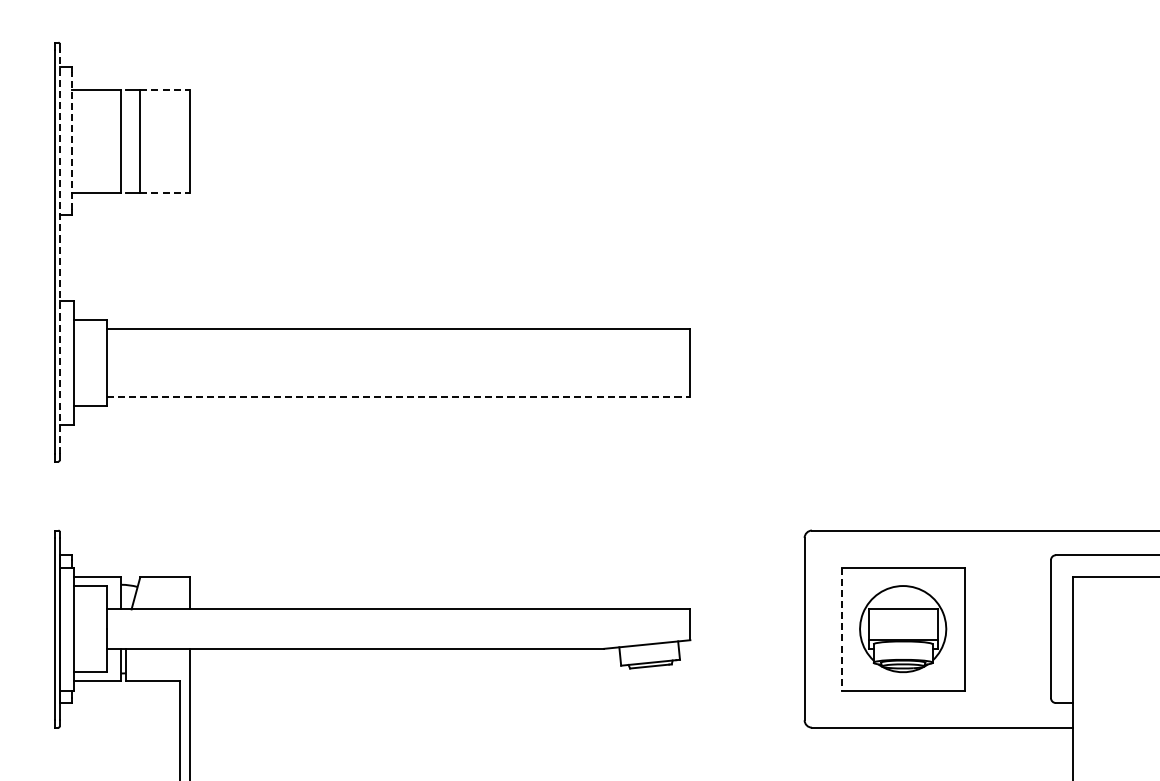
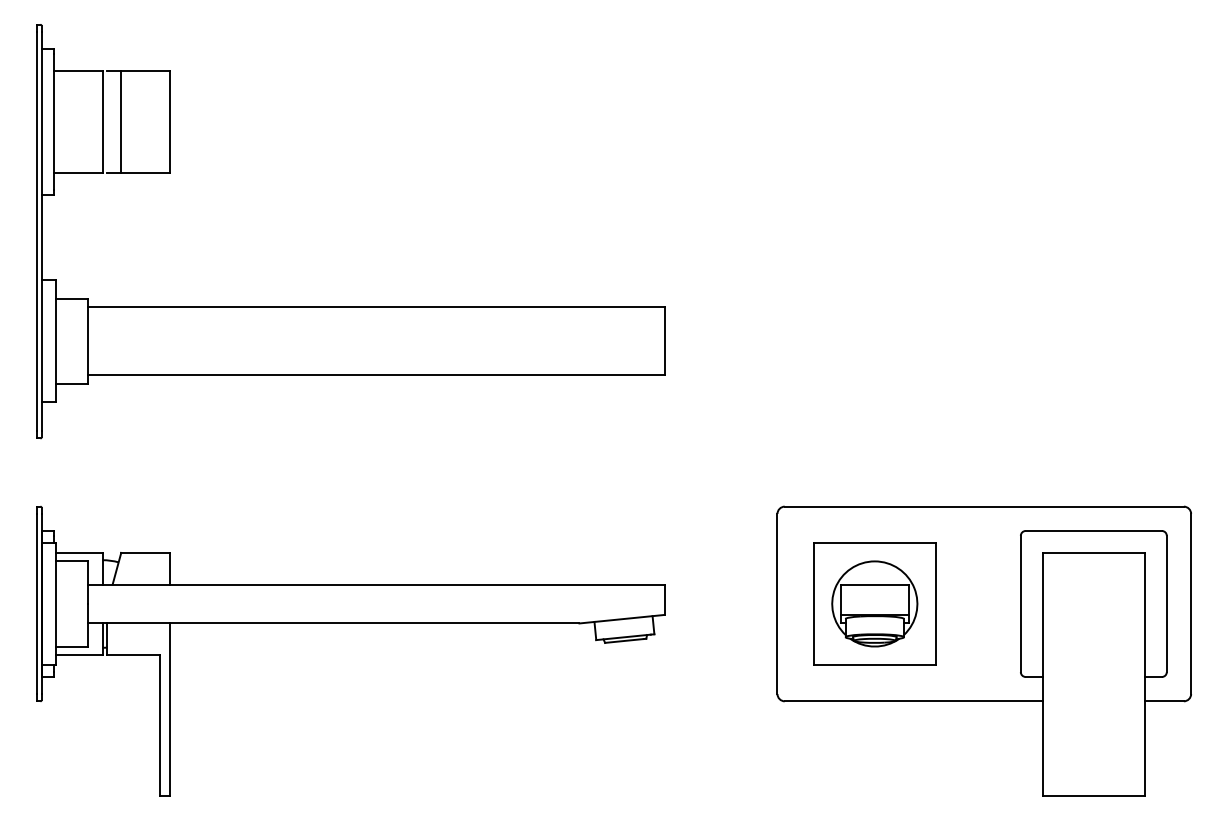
line: (165, 90) -> (146, 71), dashed -> solid
line: (71, 140) -> (53, 121), dashed -> solid
line: (165, 193) -> (146, 173), dashed -> solid
line: (59, 252) -> (41, 231), dashed -> solid
line: (398, 397) -> (376, 375), dashed -> solid
line: (841, 628) -> (813, 603), dashed -> solid

